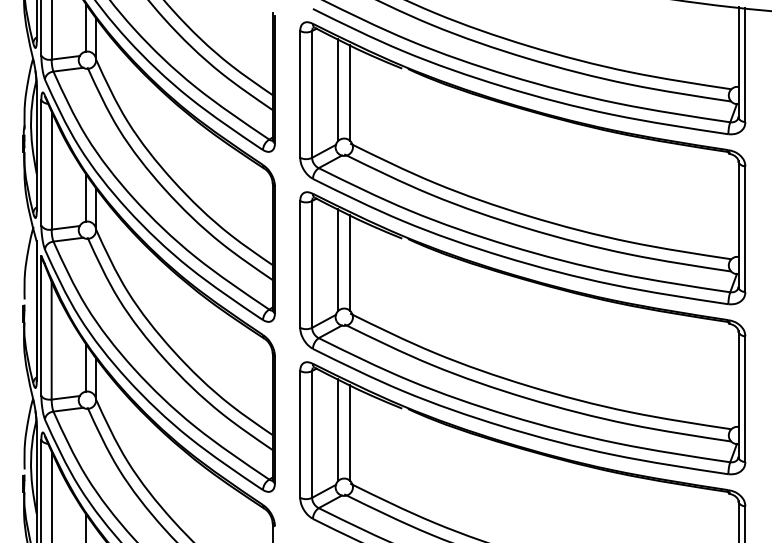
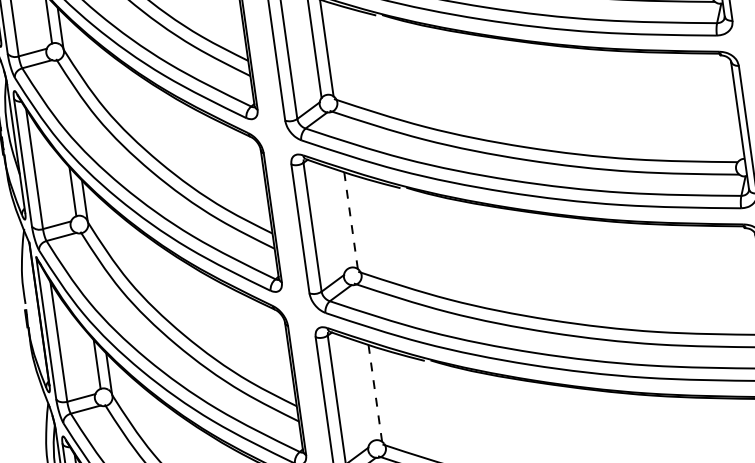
line: (338, 259) -> (338, 218), removed
line: (350, 263) -> (351, 220), solid -> dashed
line: (338, 429) -> (362, 391), removed
line: (350, 433) -> (375, 393), solid -> dashed

